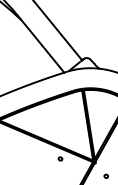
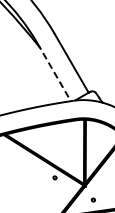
line: (41, 44) -> (54, 72), solid -> dashed

